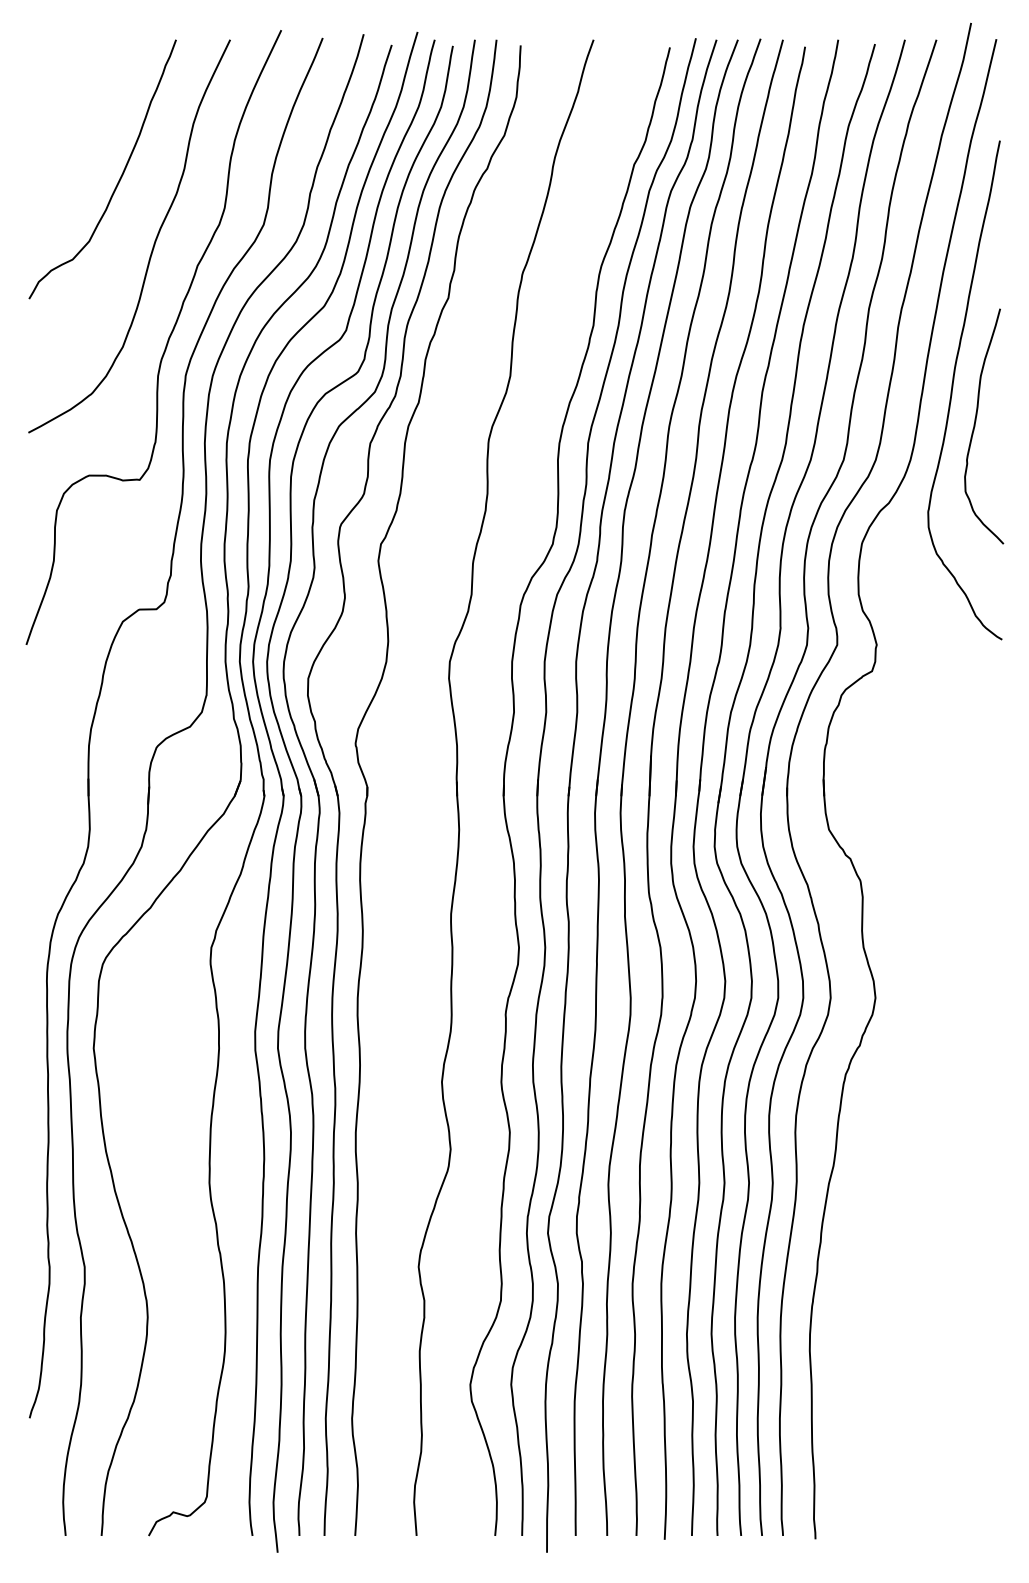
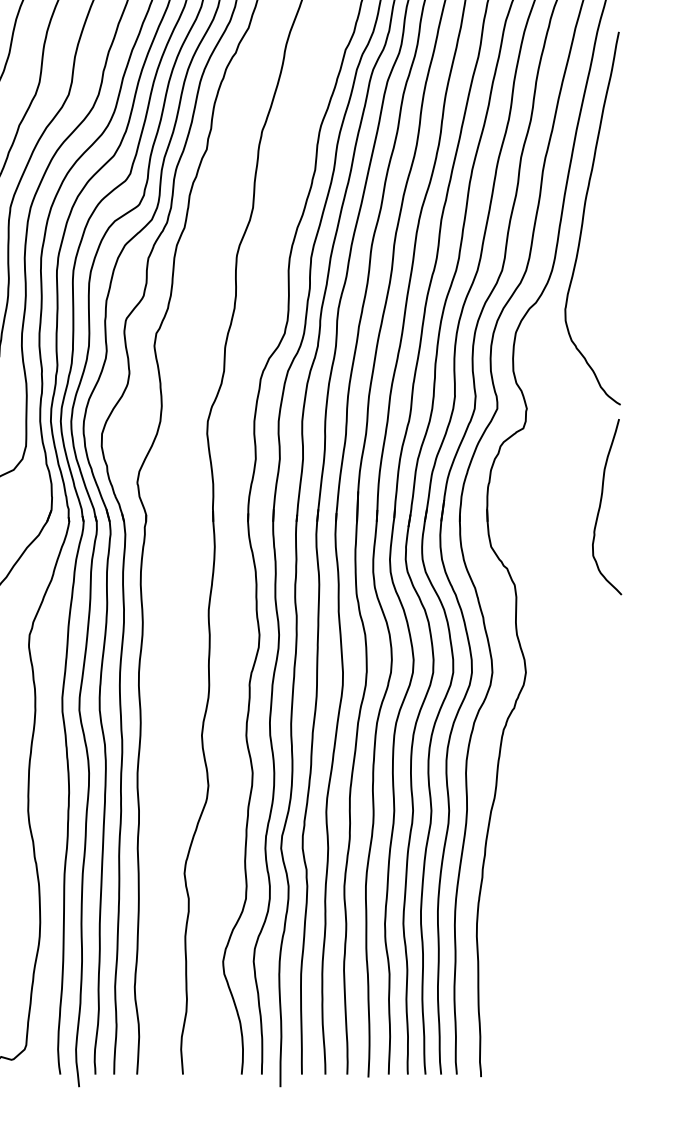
curve: (975, 426) -> (600, 507), moved

